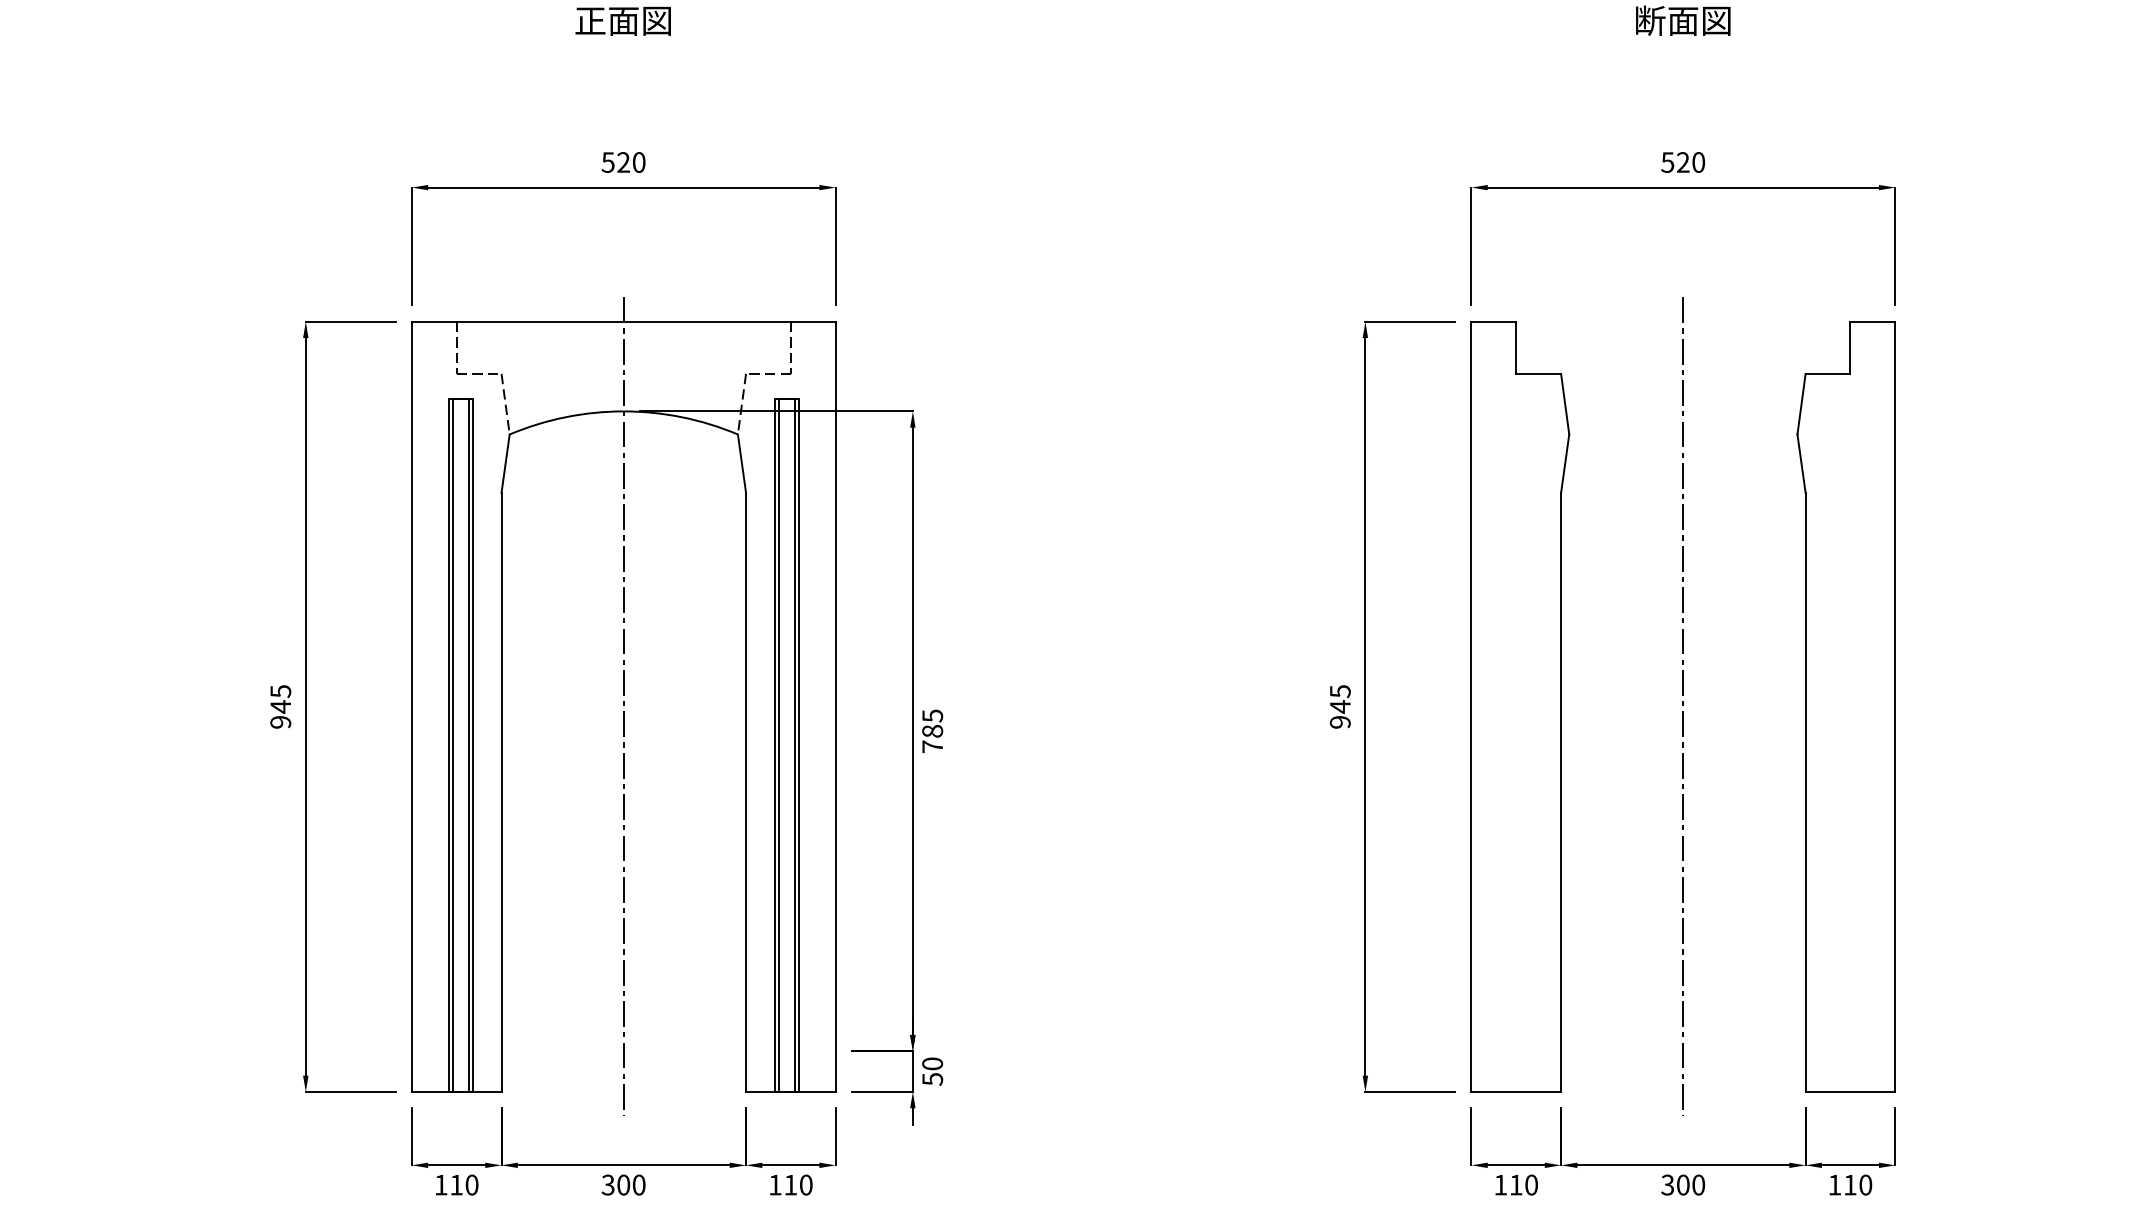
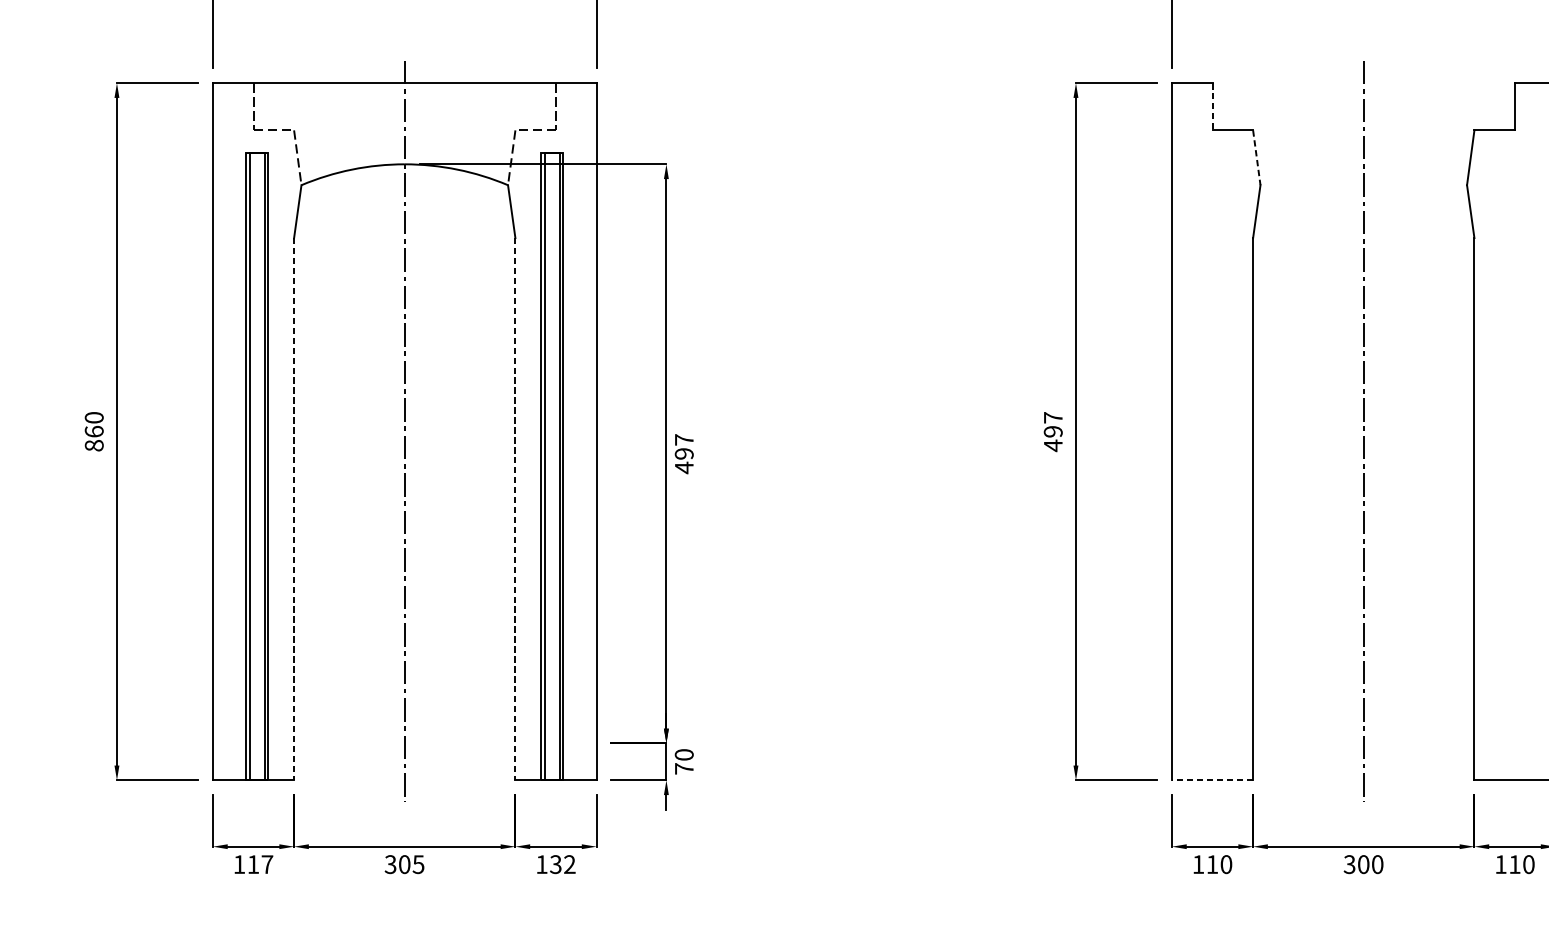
line: (1516, 348) -> (1212, 107), solid -> dashed
line: (1565, 404) -> (1257, 158), solid -> dashed
text: (280, 706) -> (94, 431), 945 -> 860
text: (1339, 707) -> (1052, 432), 945 -> 497
text: (932, 731) -> (684, 454), 785 -> 497
line: (501, 792) -> (294, 509), solid -> dashed
line: (746, 792) -> (515, 509), solid -> dashed
text: (932, 1079) -> (684, 769), 50 -> 70
line: (1516, 1091) -> (1212, 779), solid -> dashed
text: (471, 1184) -> (266, 864), 110 -> 117
text: (638, 1184) -> (418, 864), 300 -> 305
text: (798, 1184) -> (562, 864), 110 -> 132

